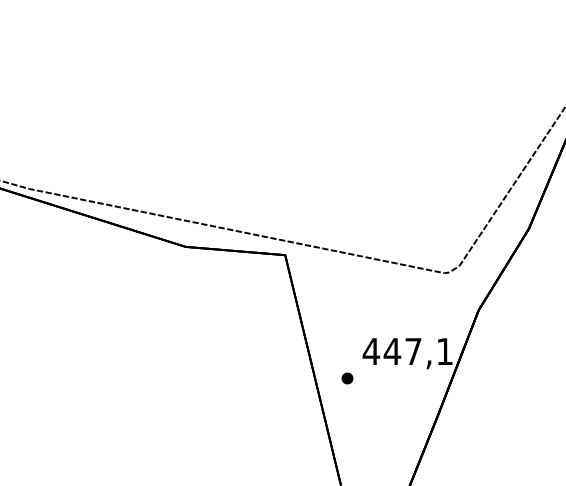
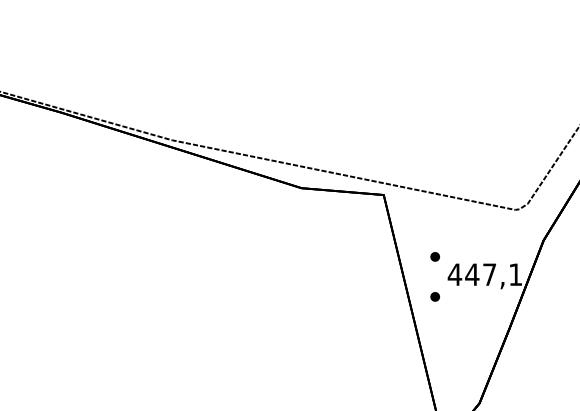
part: (346, 329) -> (434, 256), added

